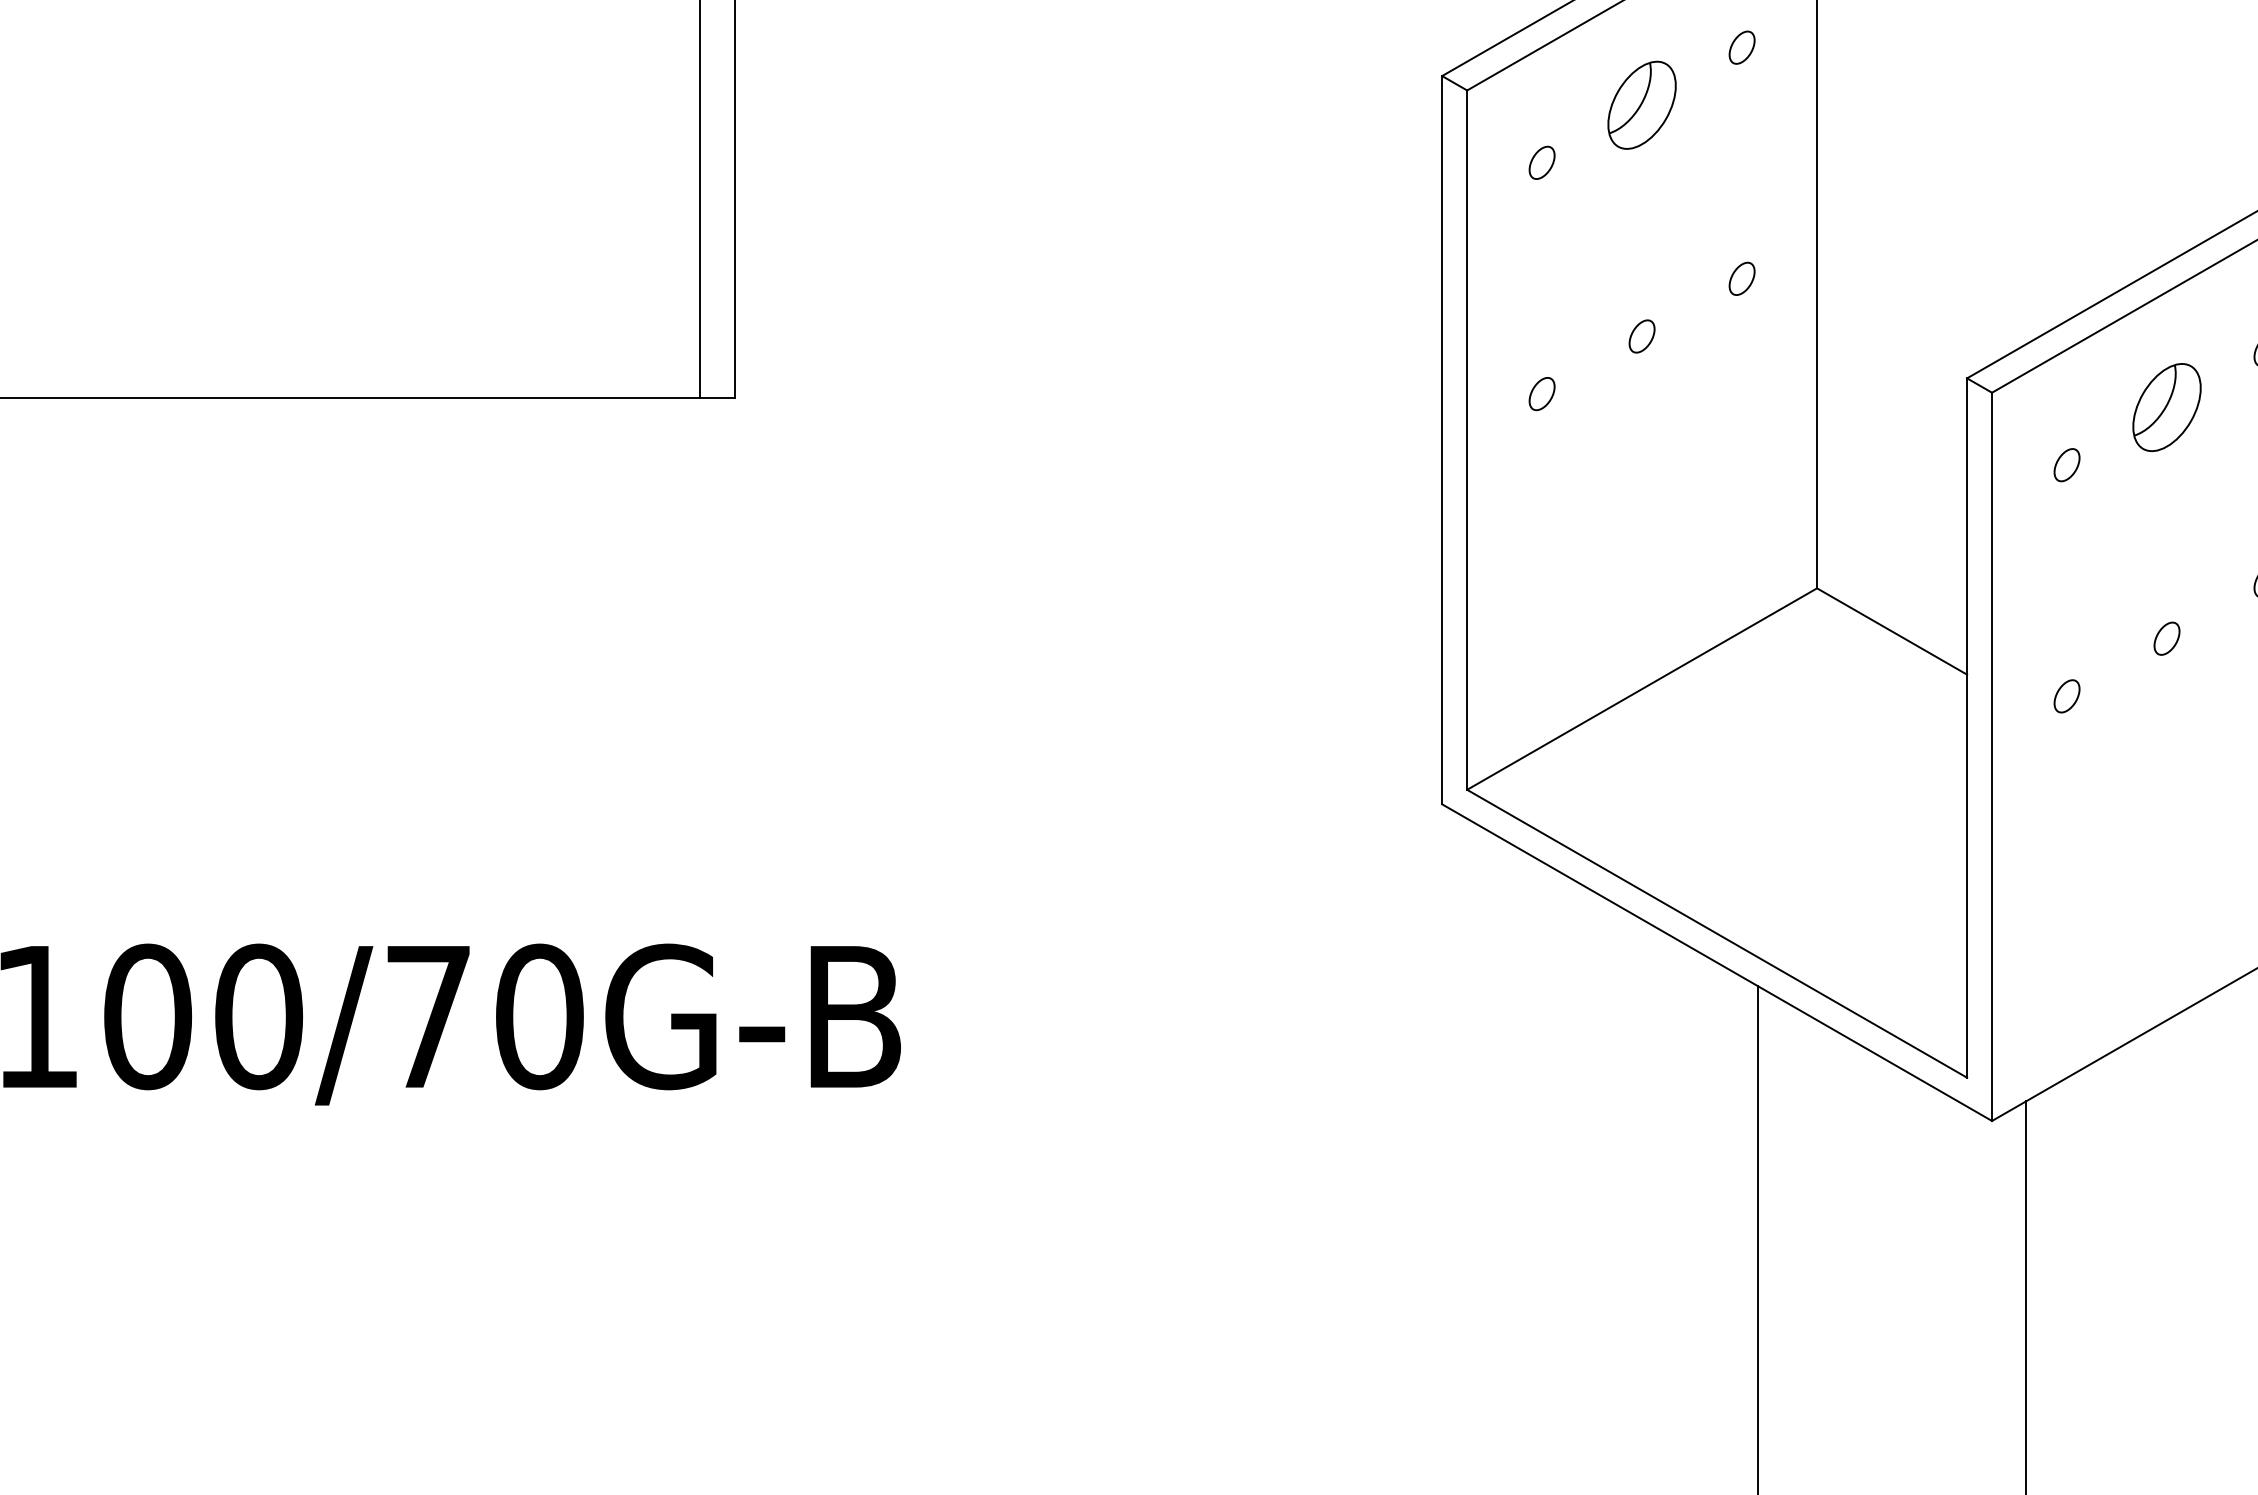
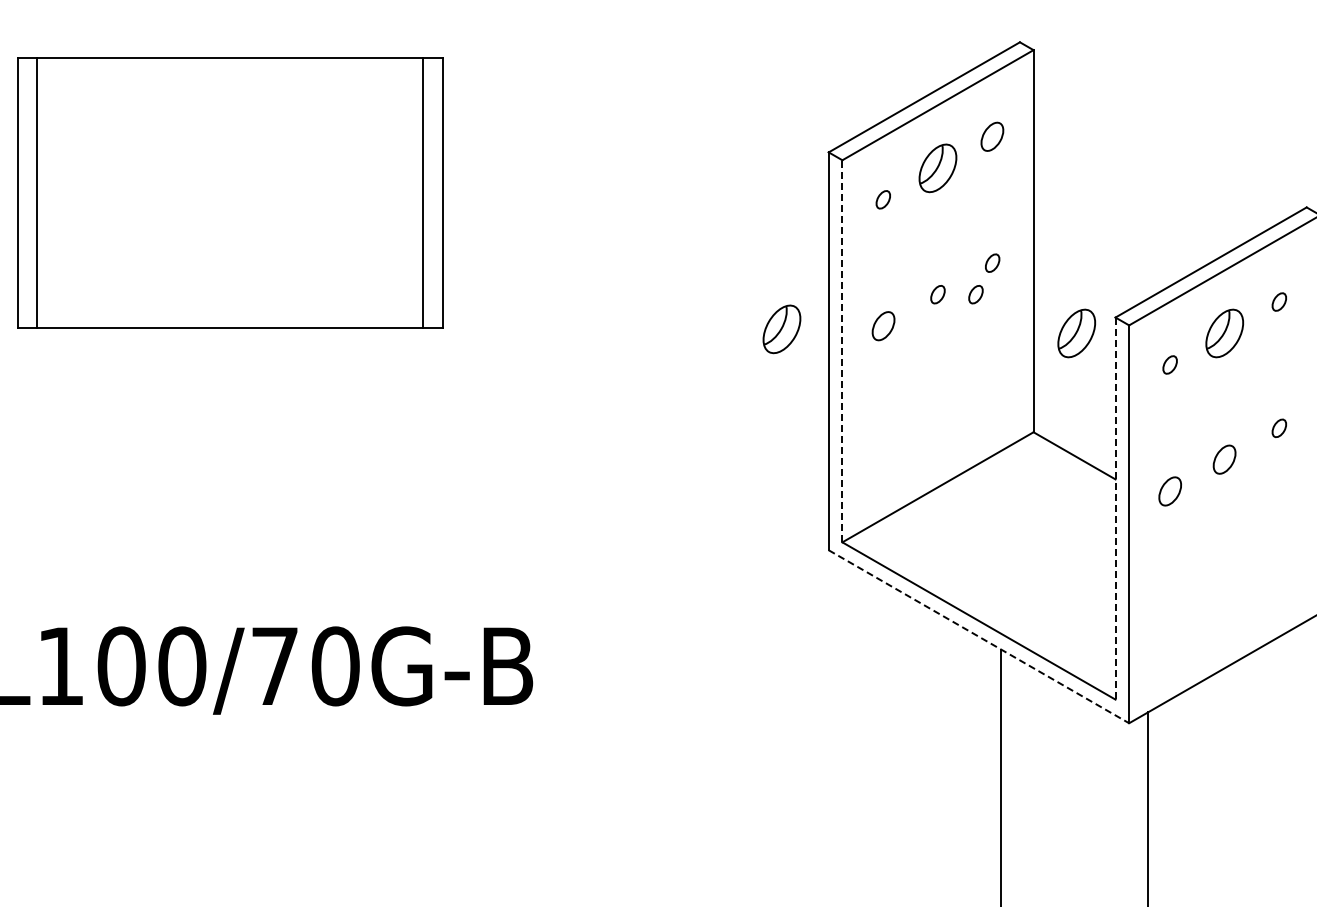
part: (1741, 46) -> (992, 136), size x1.6
part: (1710, 336) -> (975, 294), added
part: (1540, 392) -> (882, 325), size x1.6
part: (1355, 400) -> (781, 329), added
part: (1895, 407) -> (1076, 333), added
line: (1467, 438) -> (842, 350), solid -> dashed
part: (2166, 638) -> (1224, 459), size x1.6
part: (2065, 694) -> (1169, 490), size x1.6
line: (1967, 729) -> (1115, 509), solid -> dashed
line: (1718, 963) -> (979, 637), solid -> dashed

